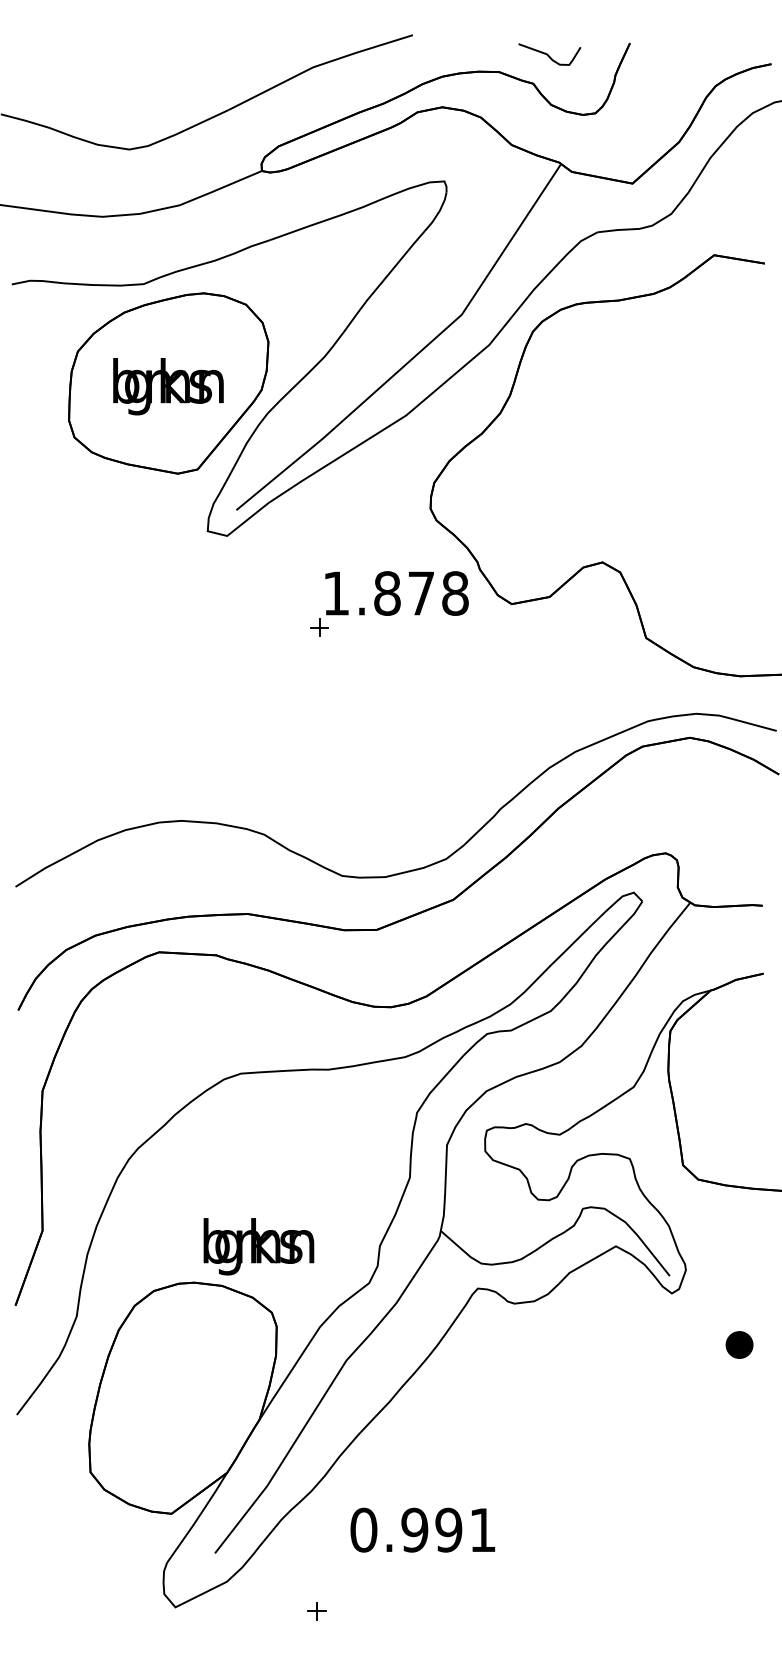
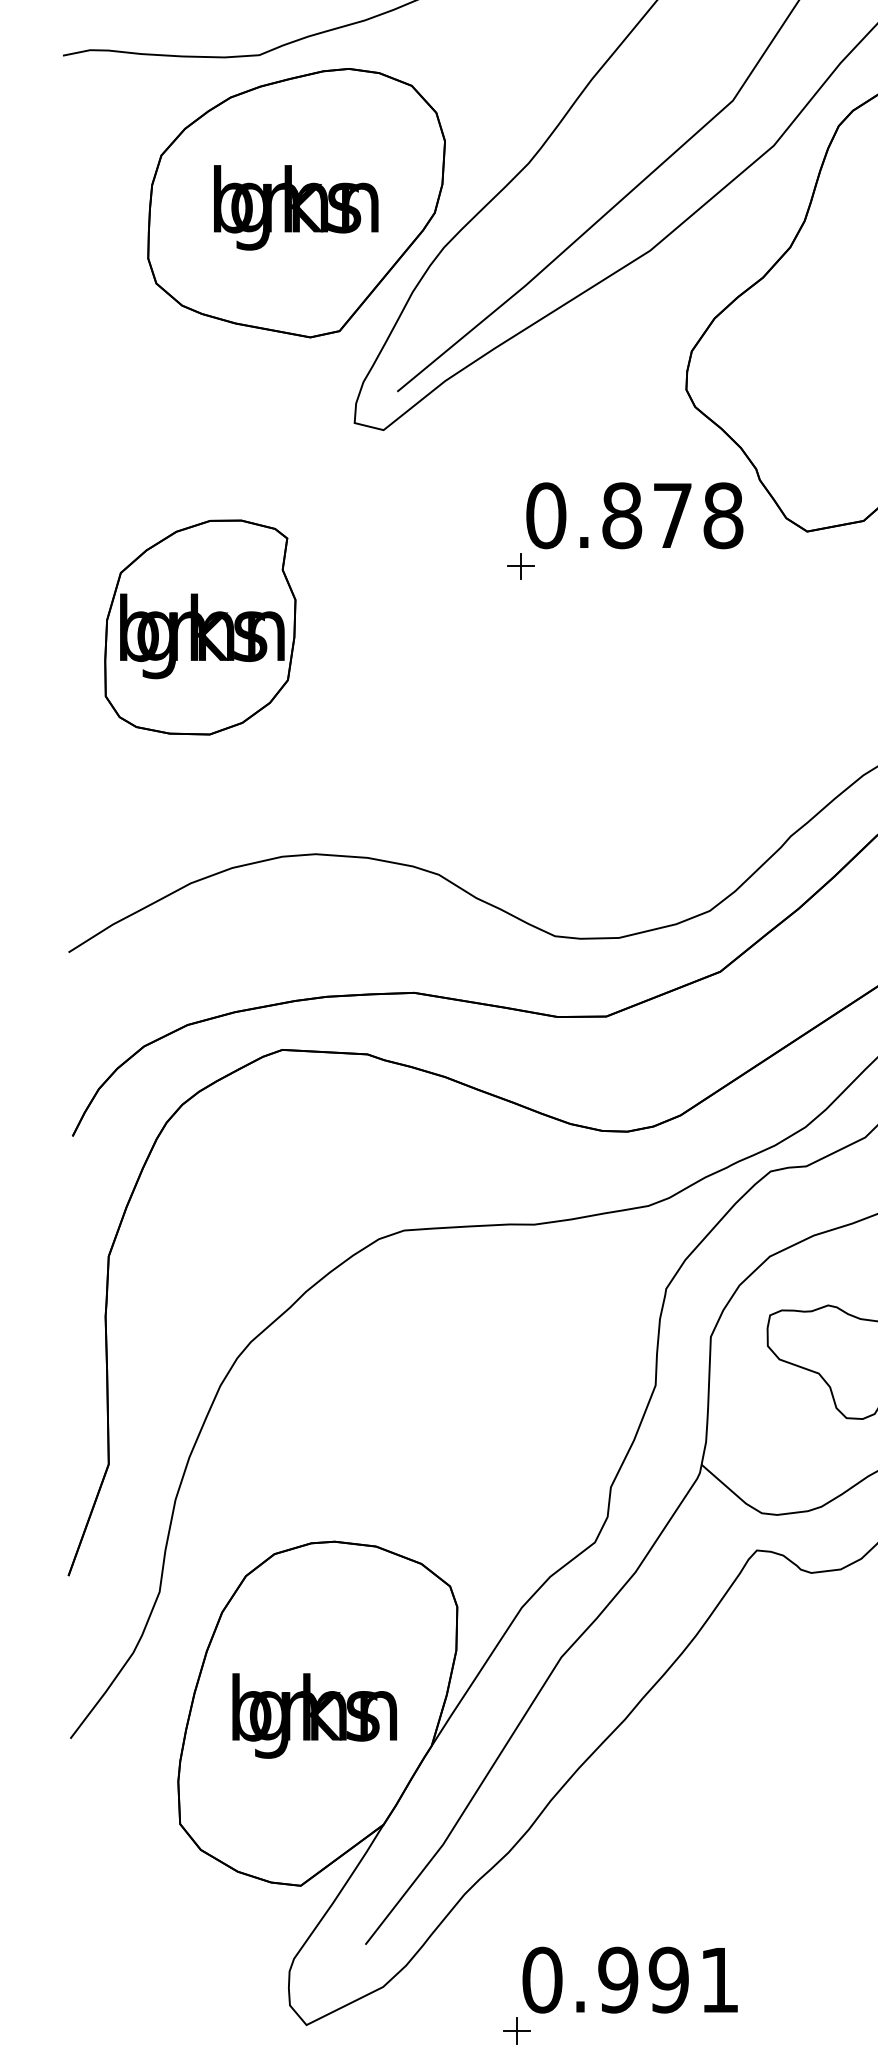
text: (336, 593) -> (546, 515), 1.878 -> 0.878
part: (103, 668) -> (199, 627), added
text: (258, 1246) -> (314, 1715), moved
text: (422, 1529) -> (629, 1979), moved

